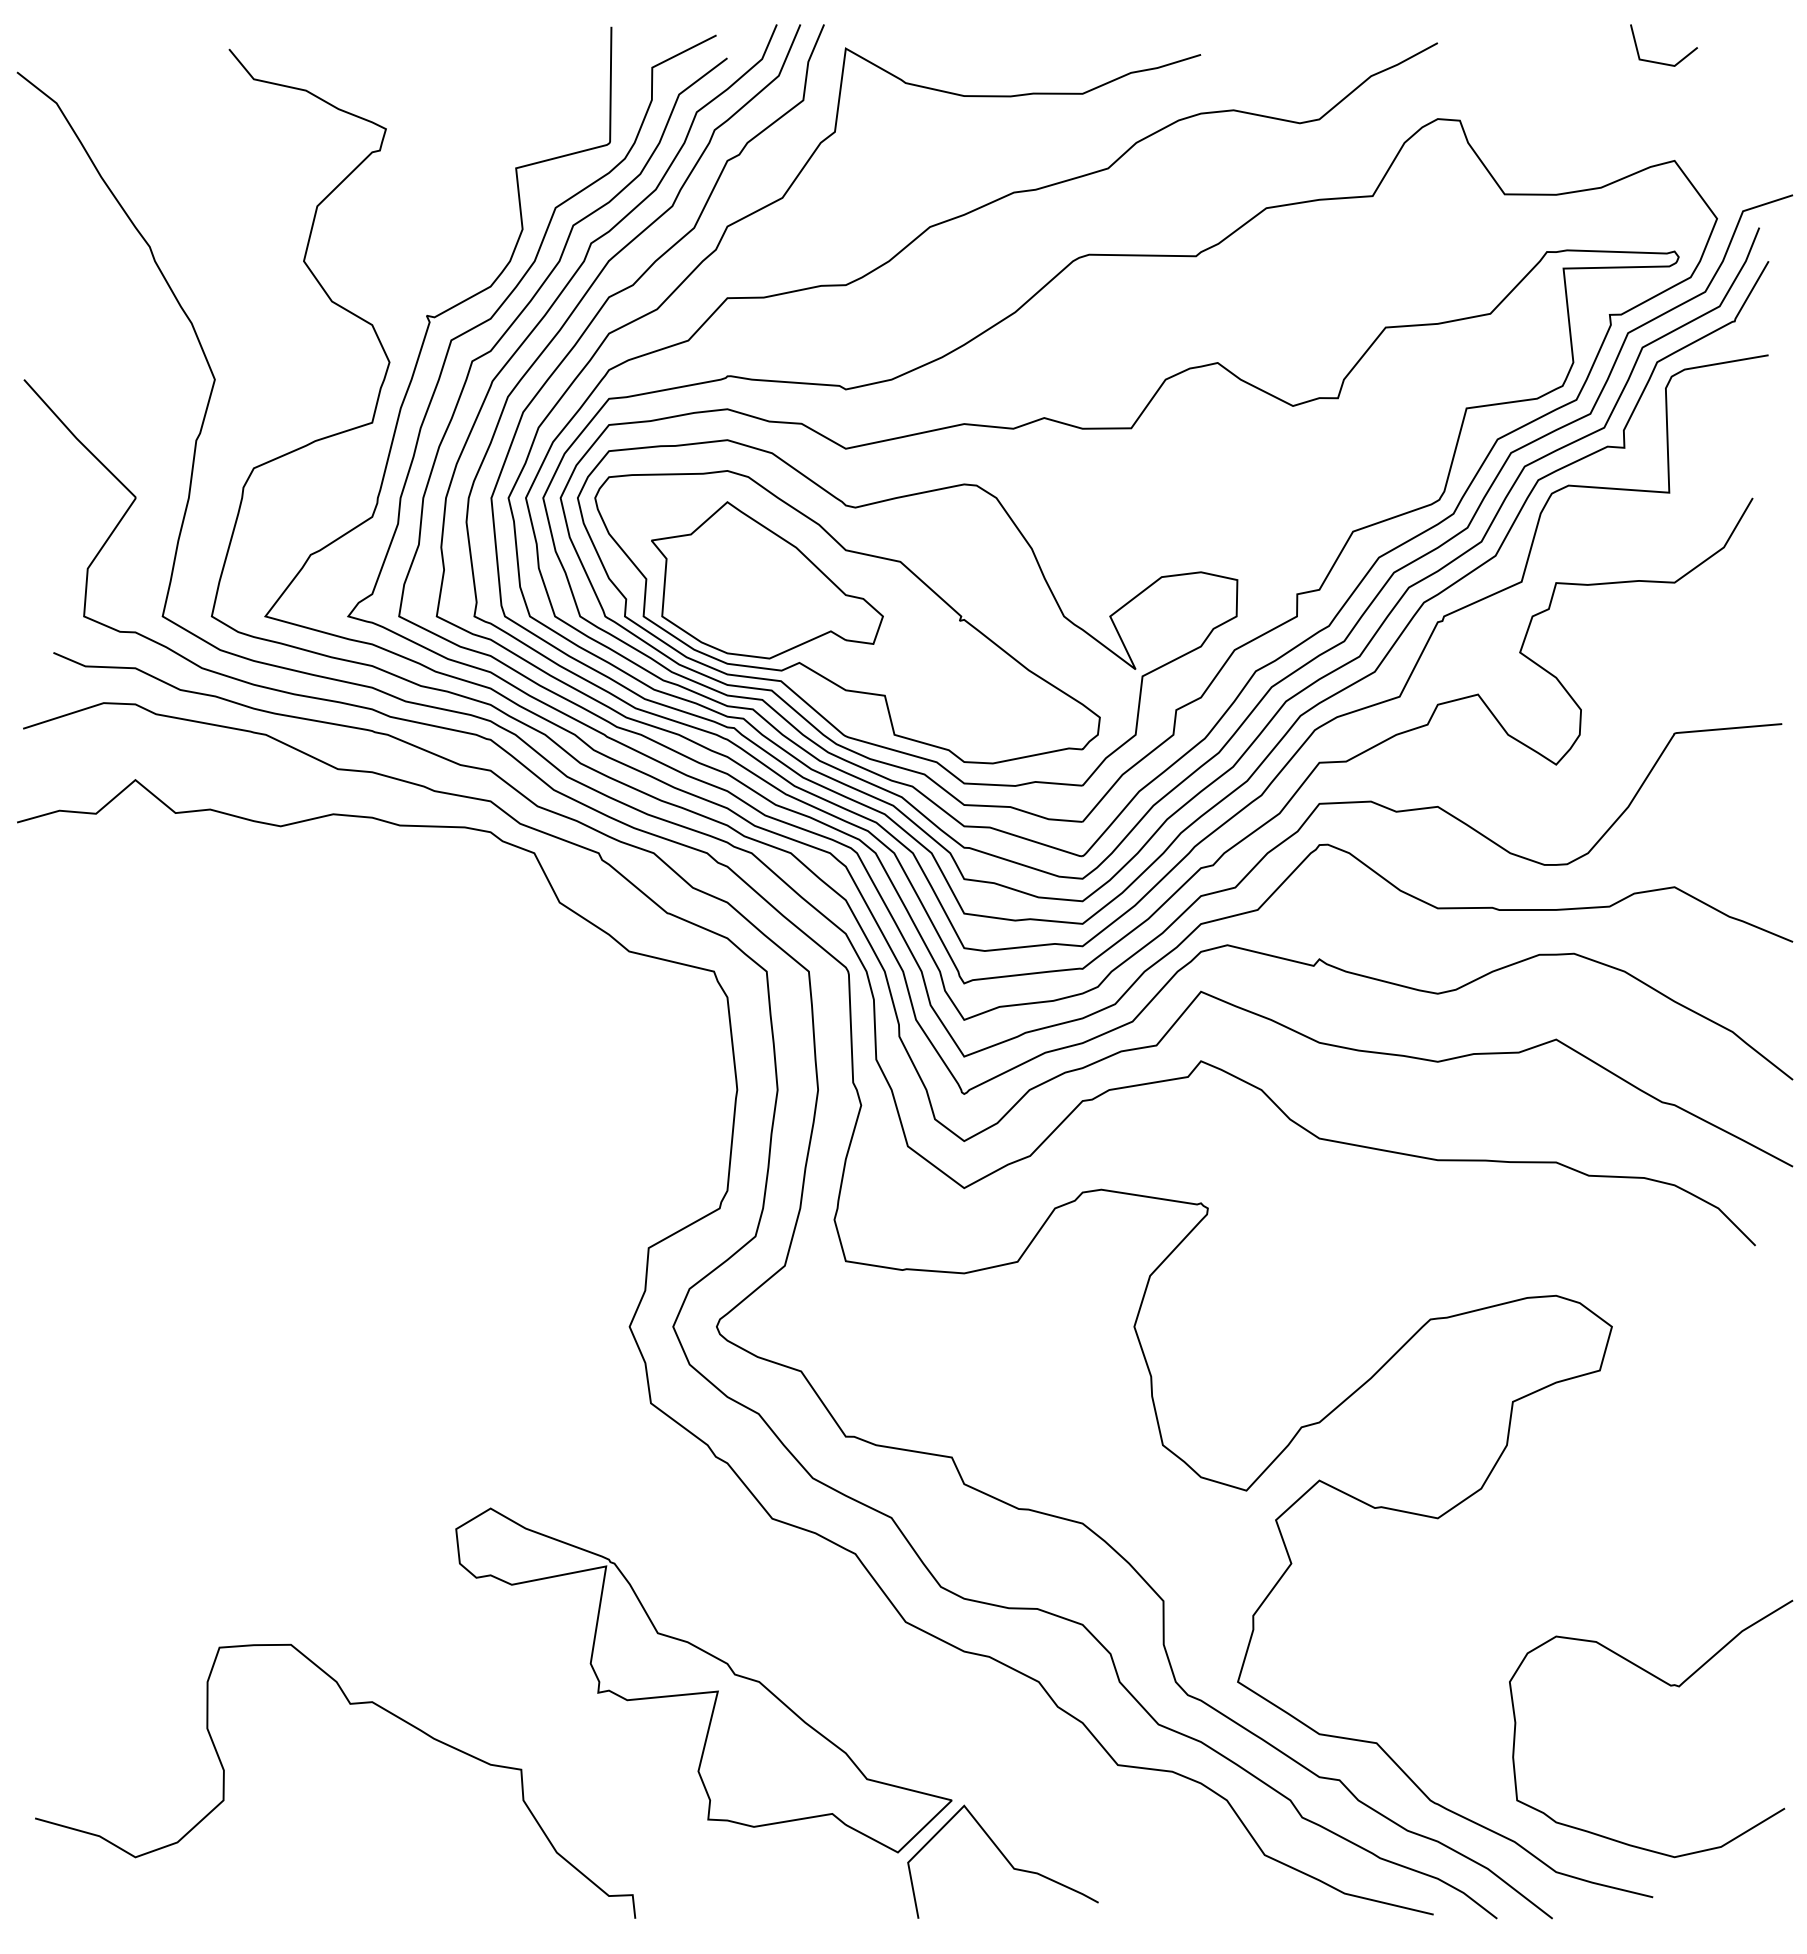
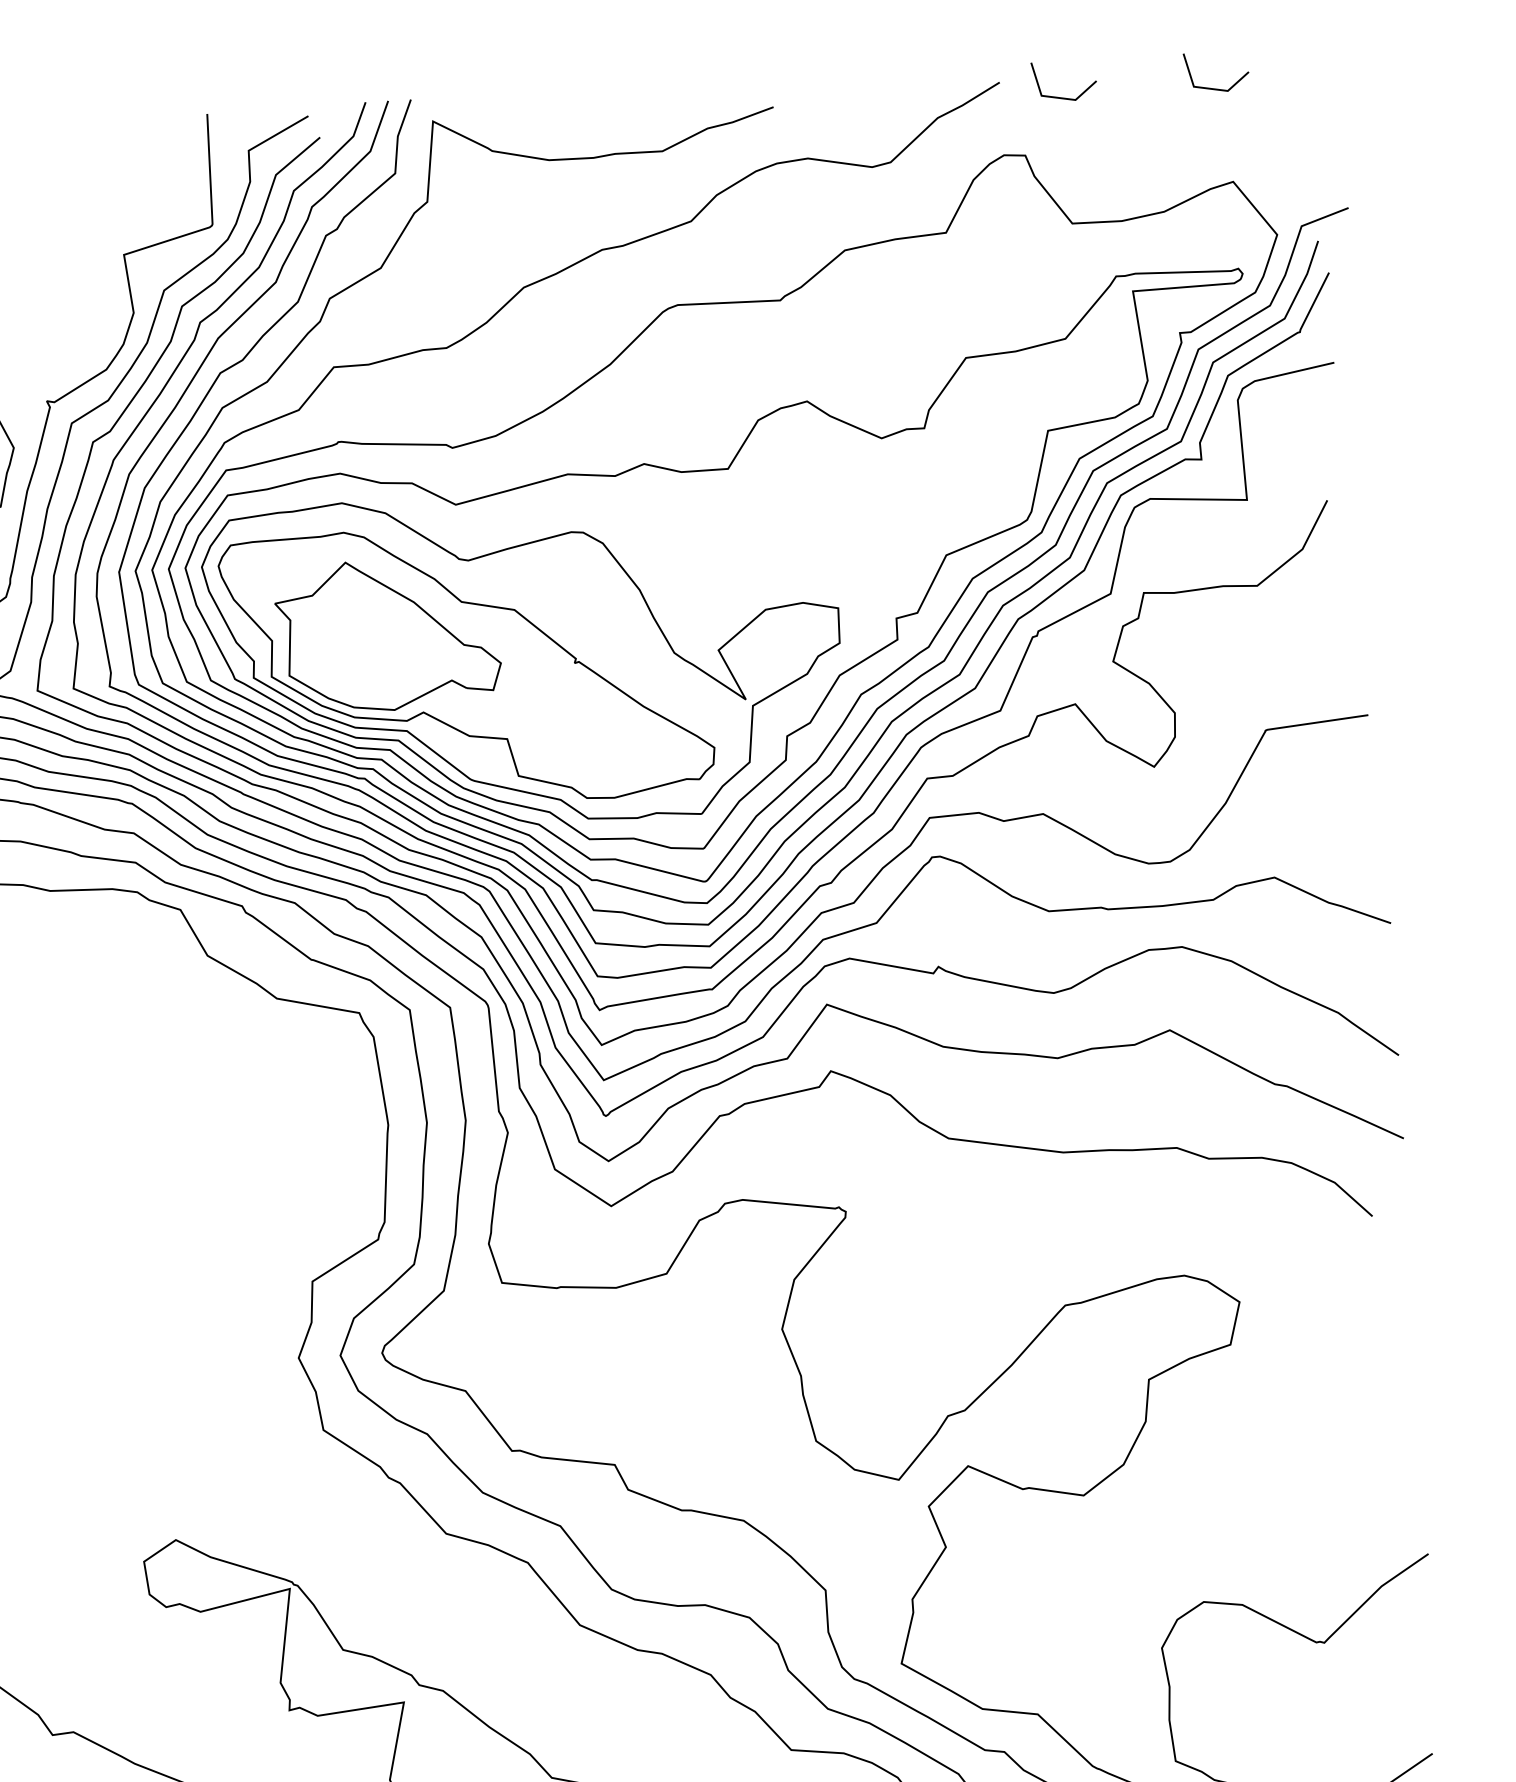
line: (1503, 62) -> (1063, 97), added

